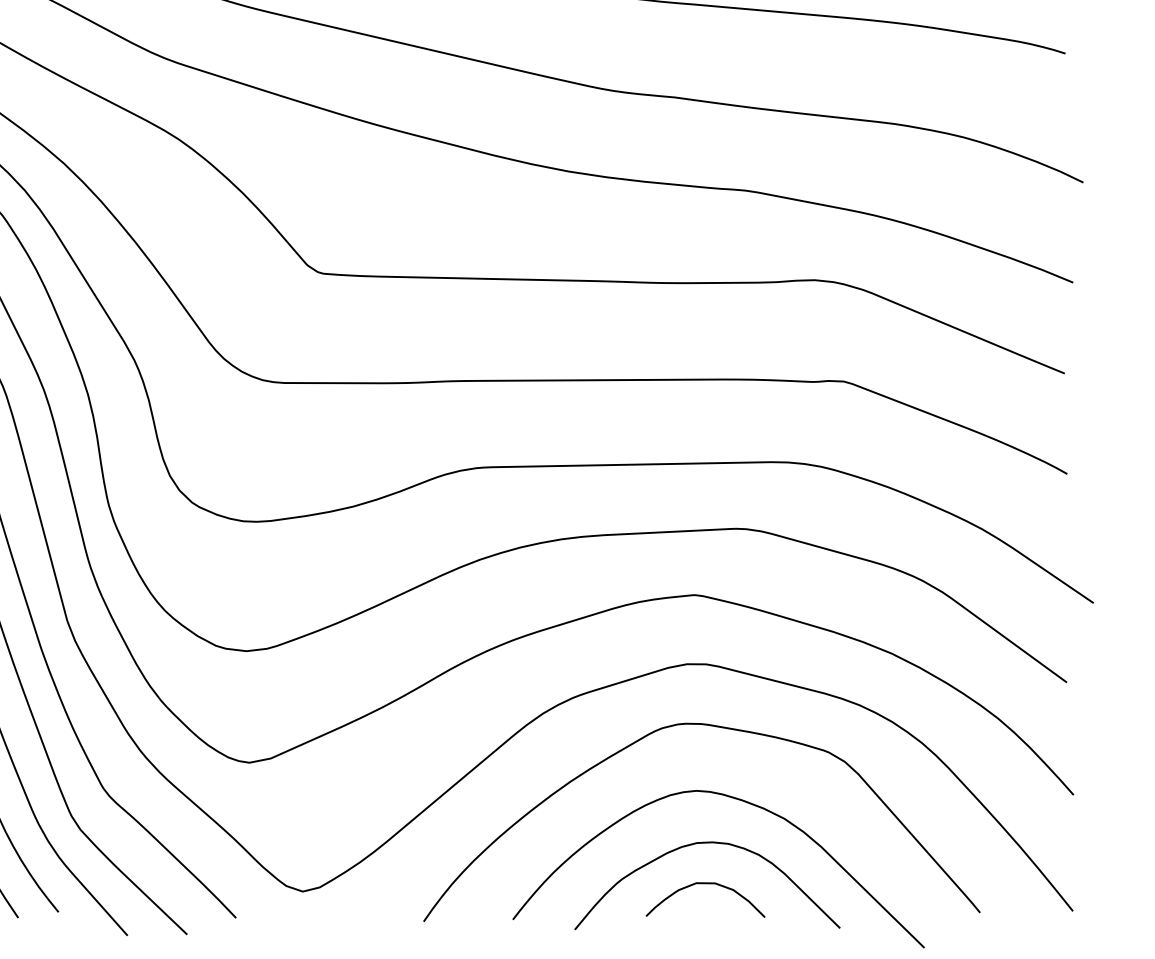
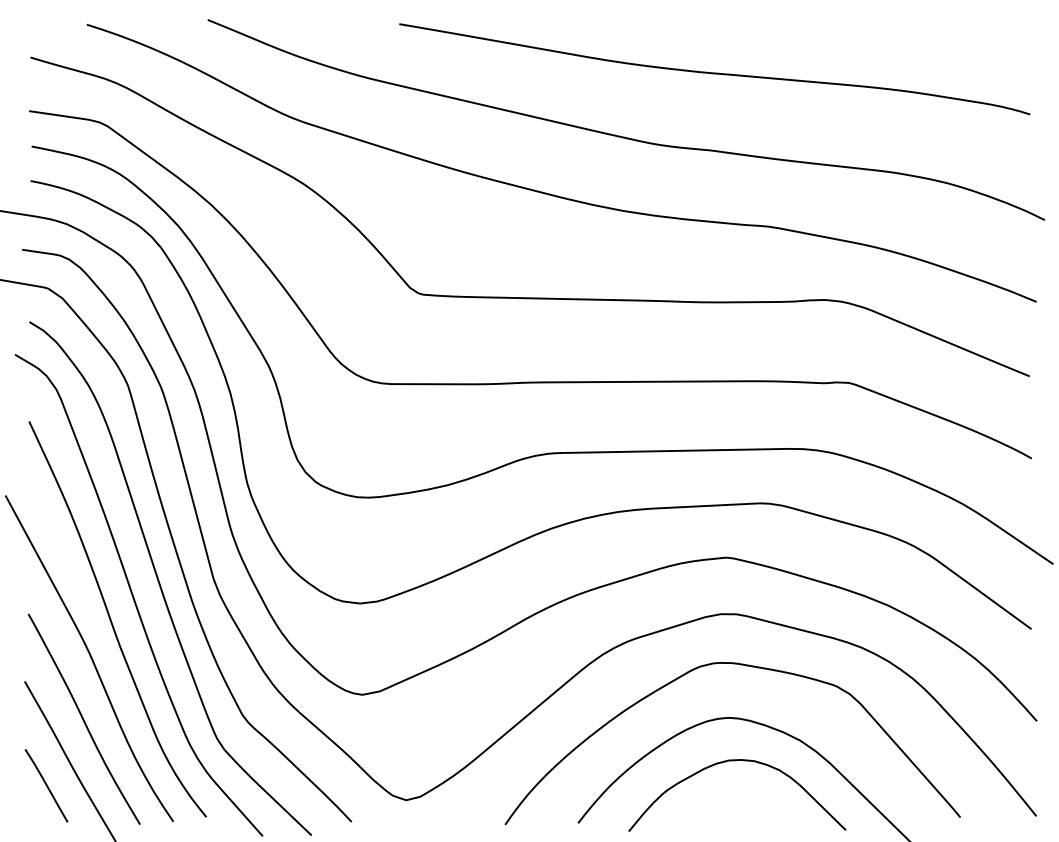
curve: (705, 884) -> (735, 794), removed

